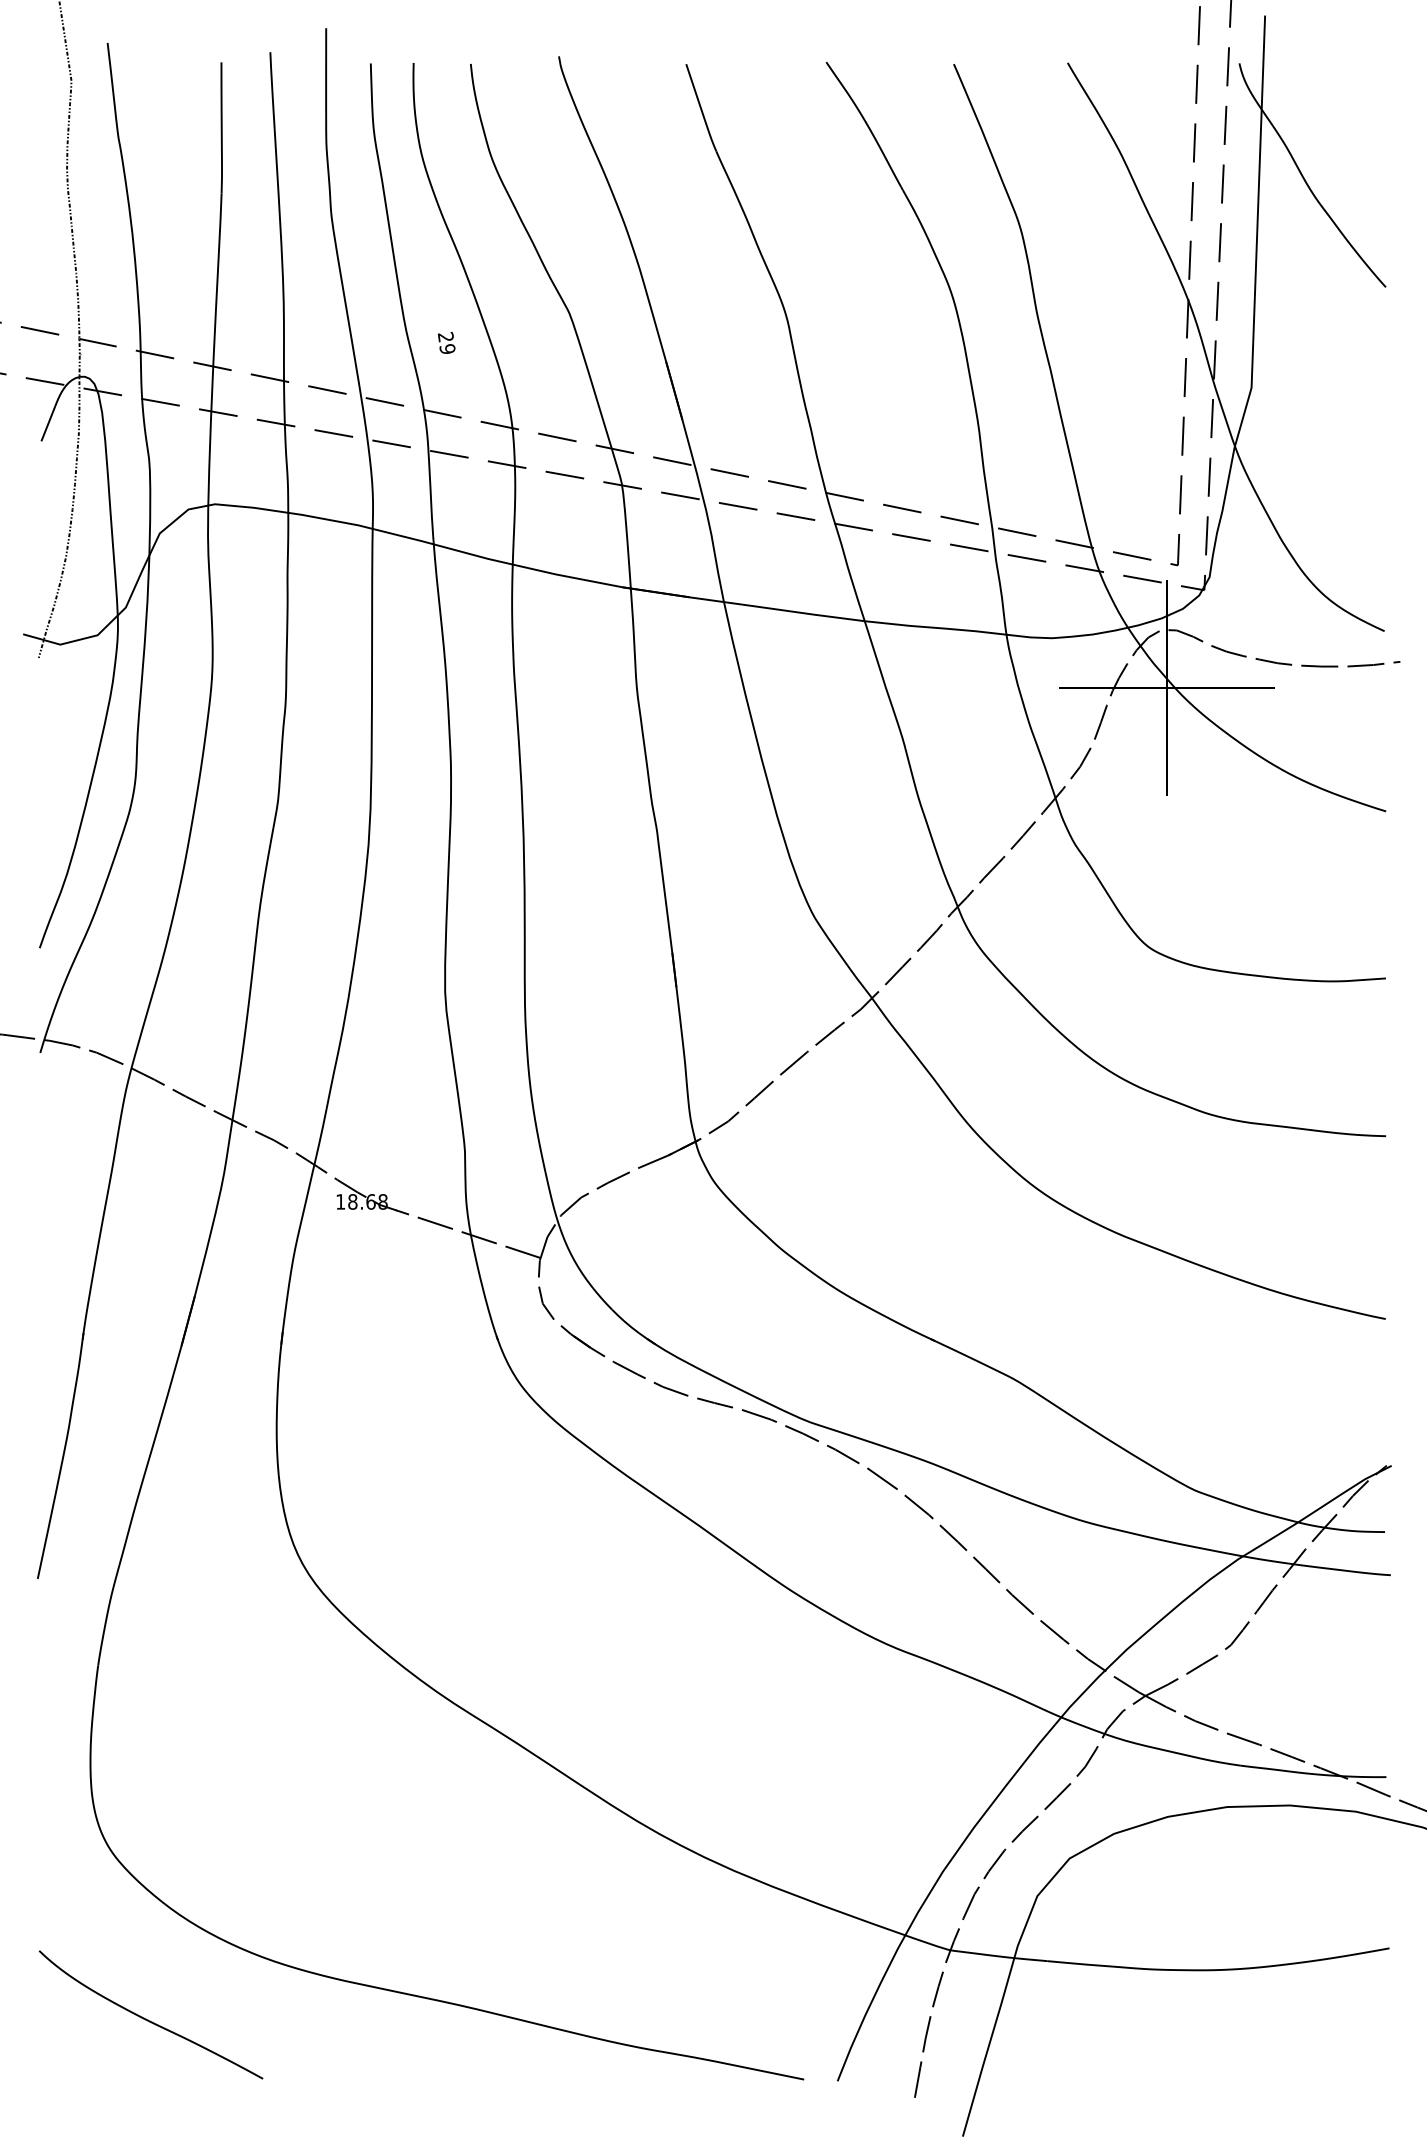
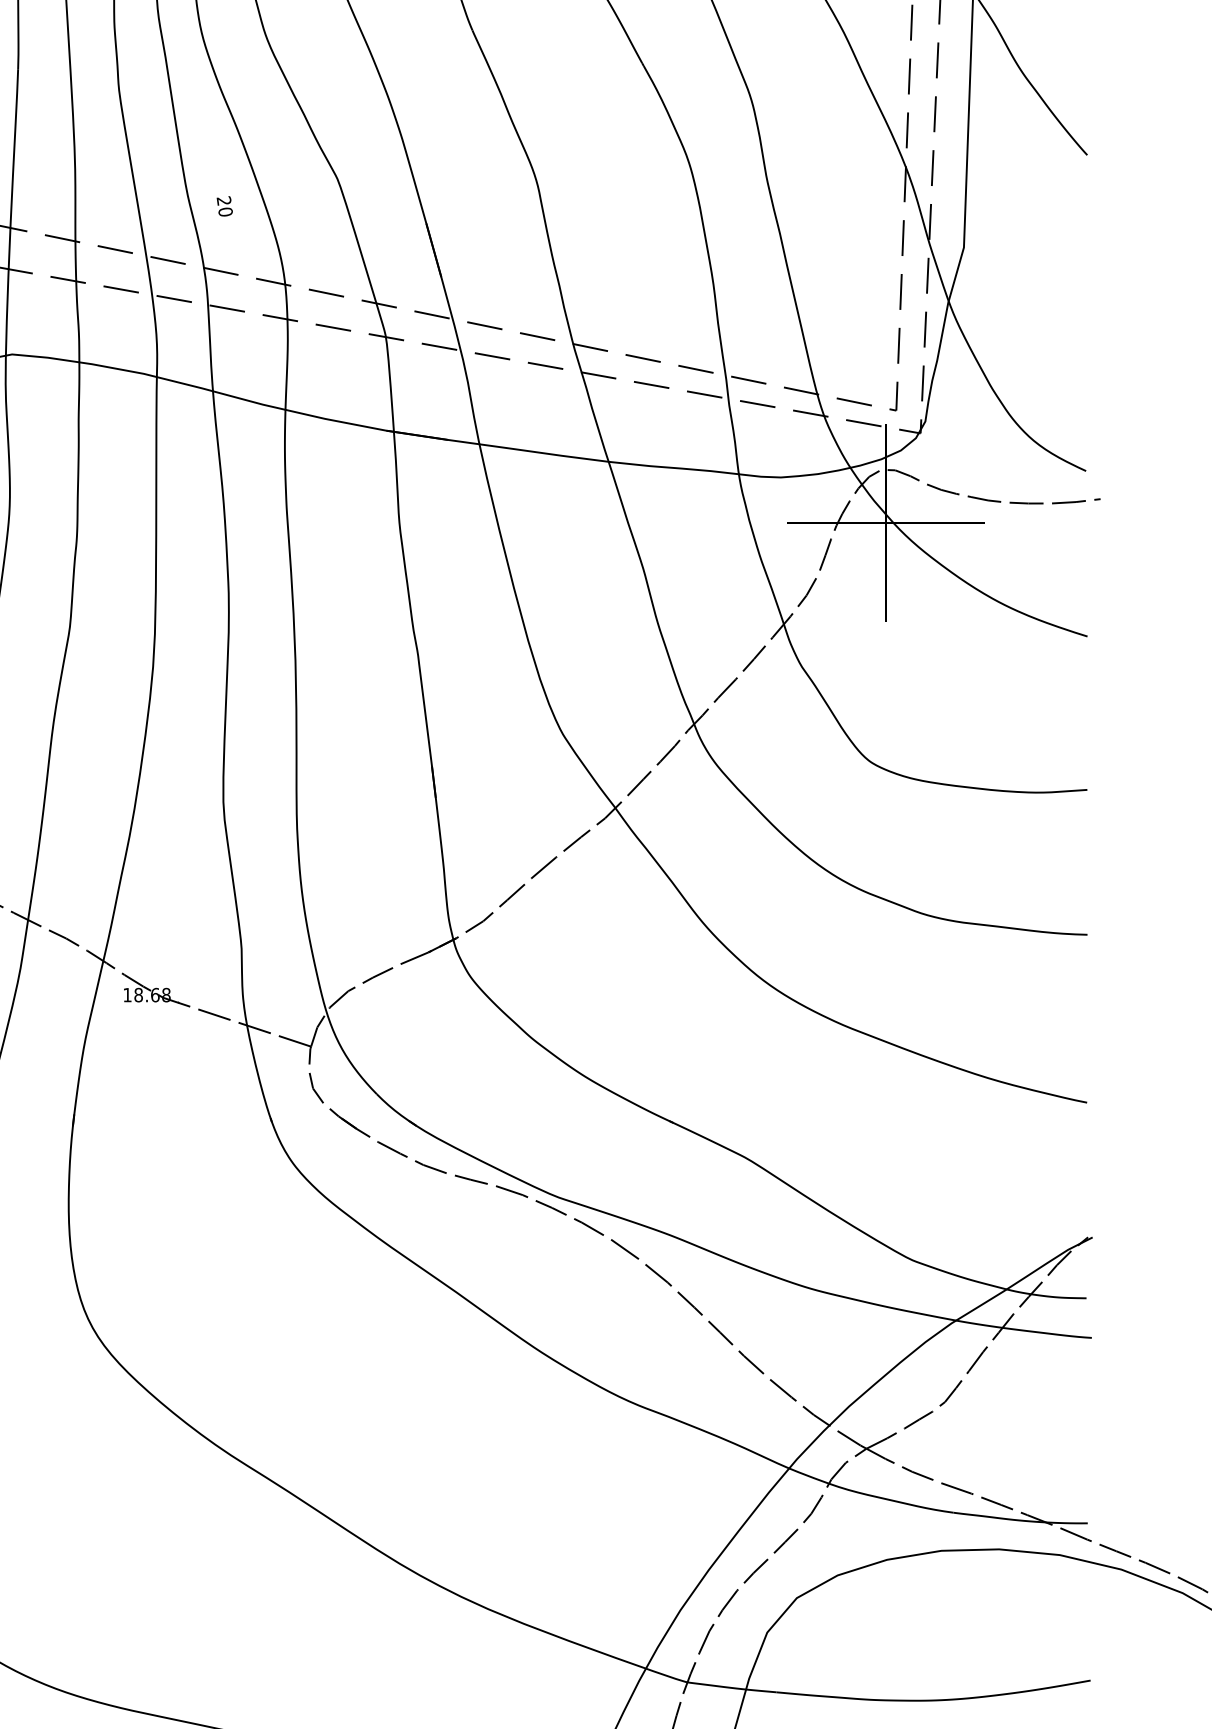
text: (446, 349) -> (224, 212), 29 -> 20

